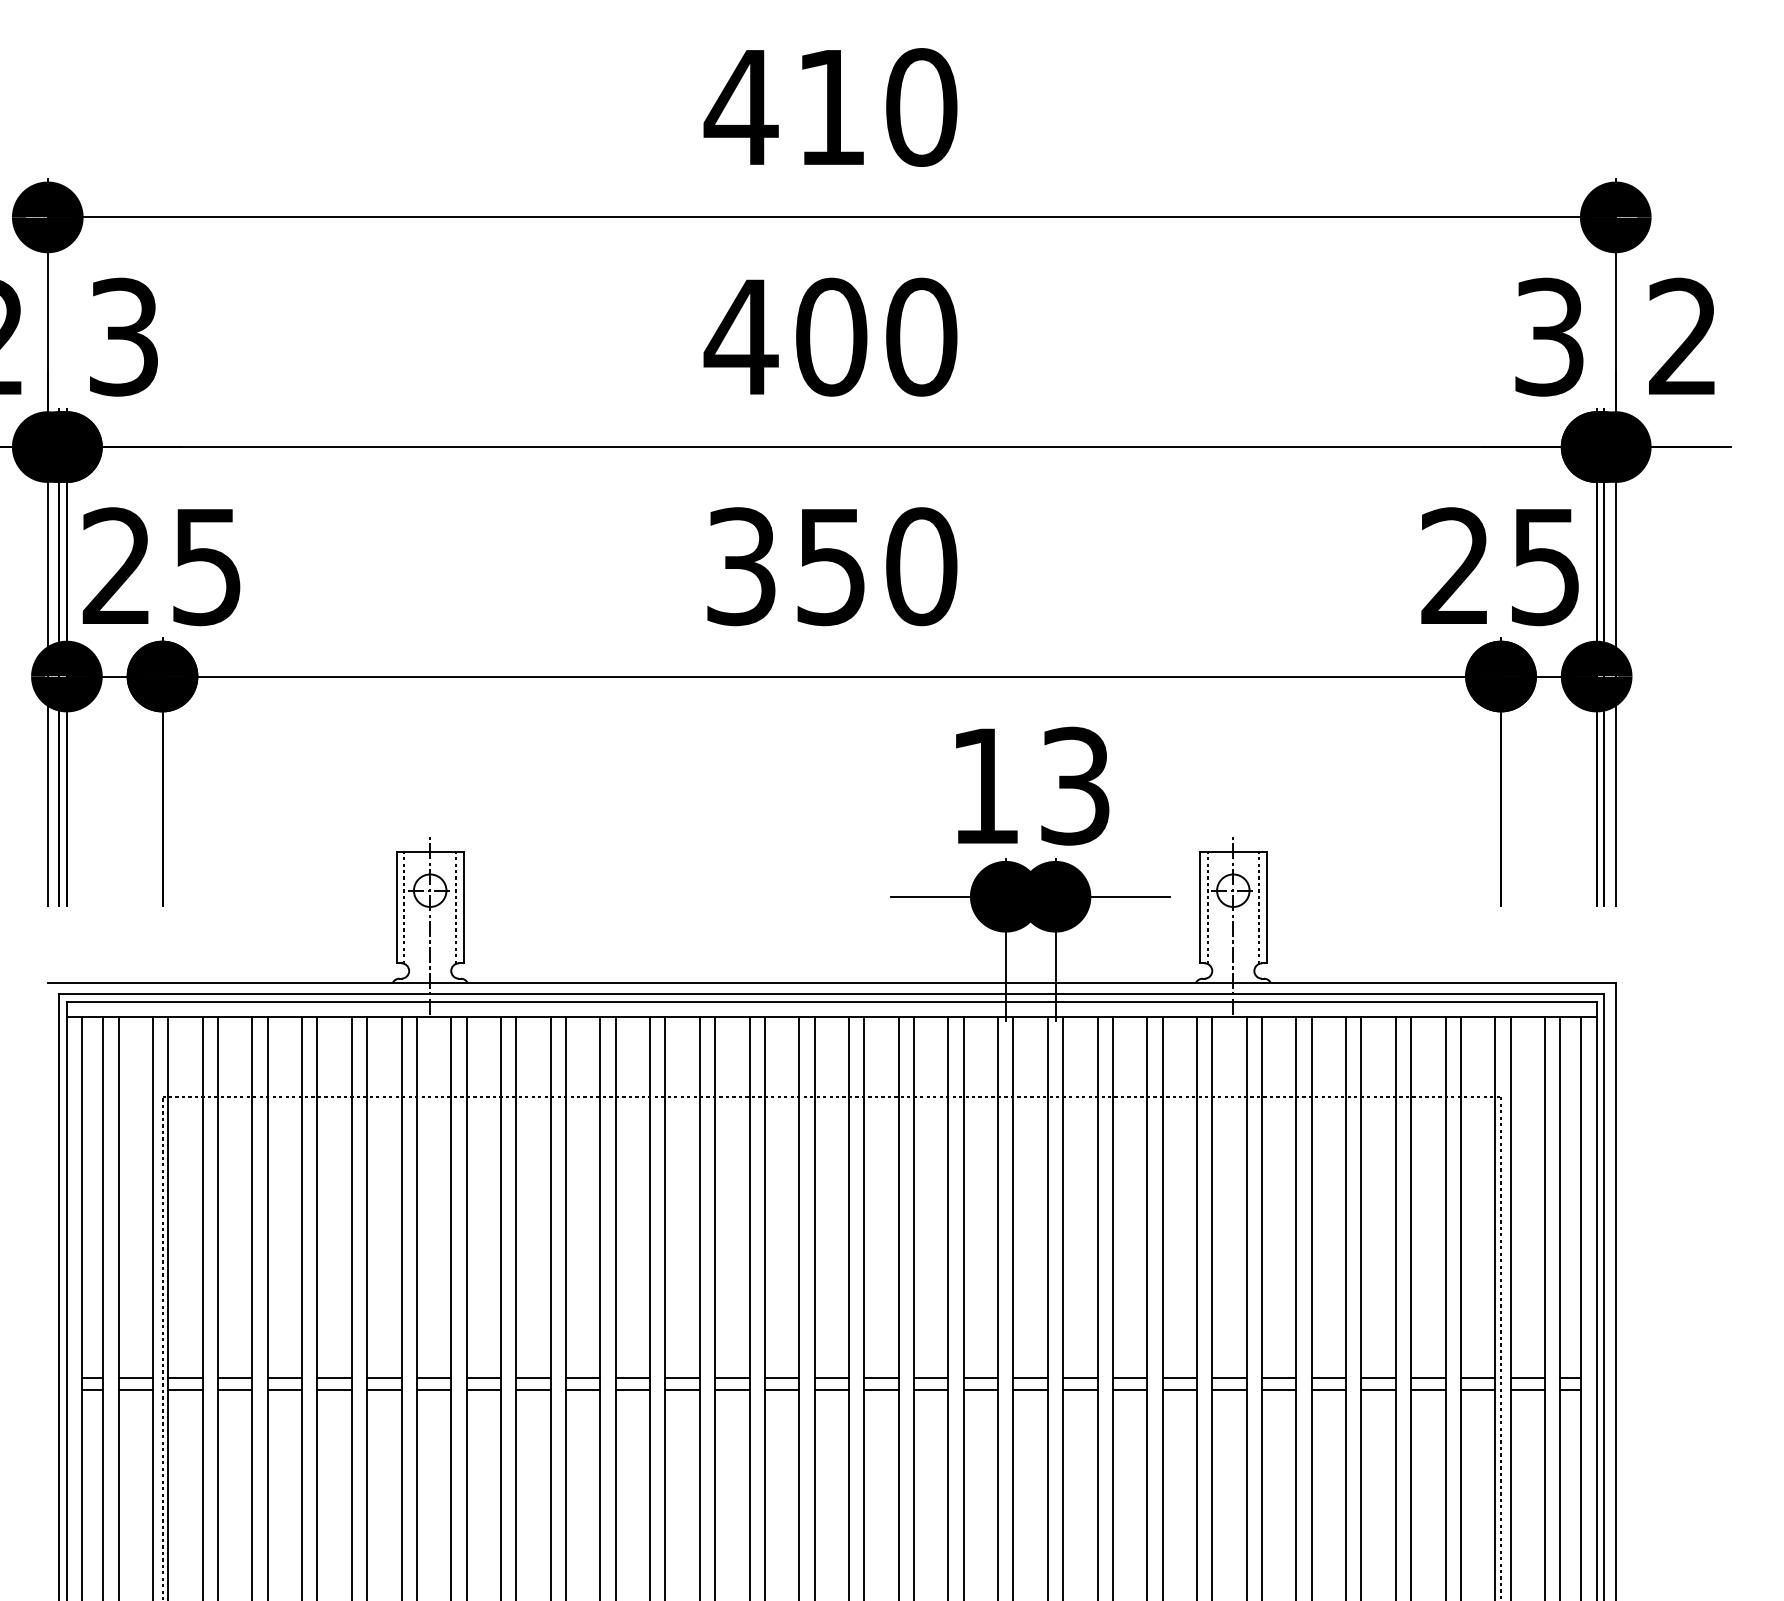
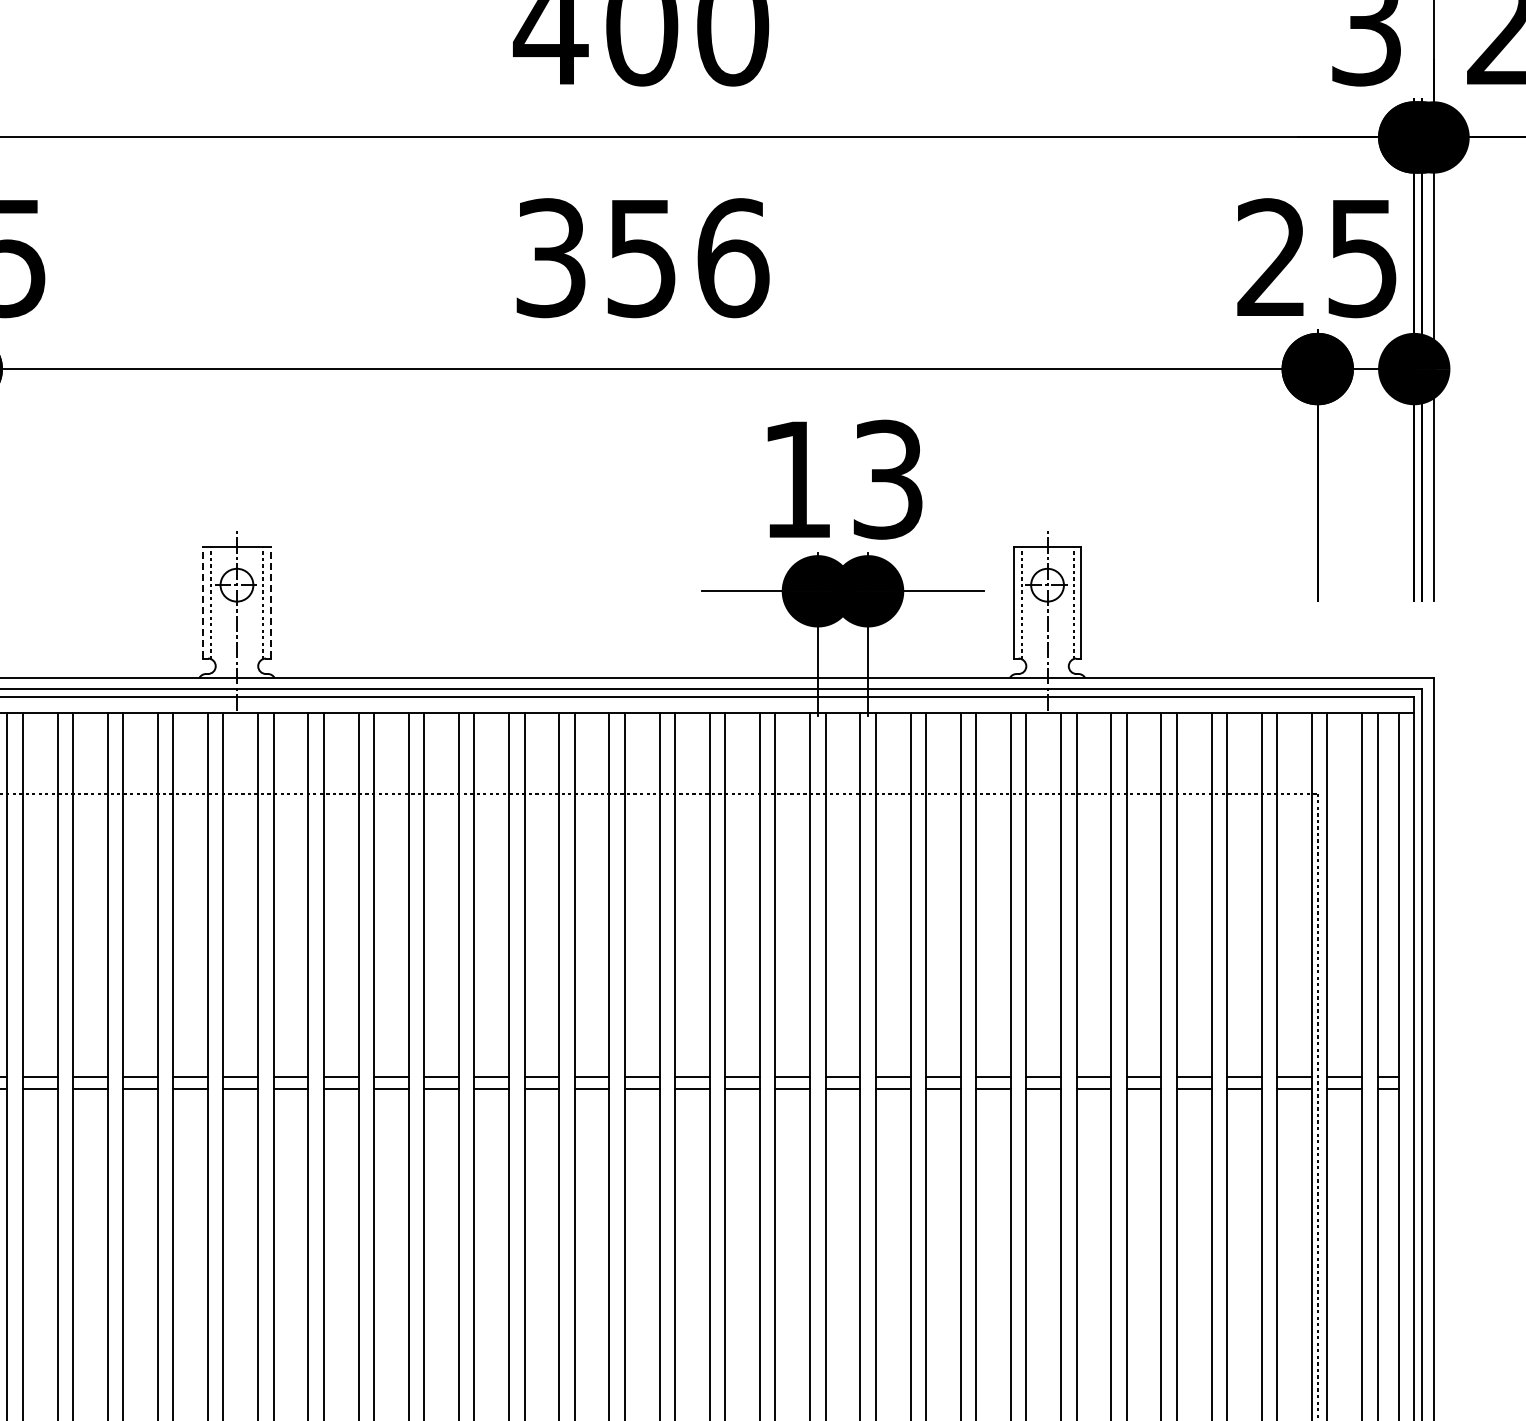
text: (921, 566) -> (732, 257), 350 -> 356
line: (396, 907) -> (202, 602), solid -> dashed
line: (463, 907) -> (270, 602), solid -> dashed

